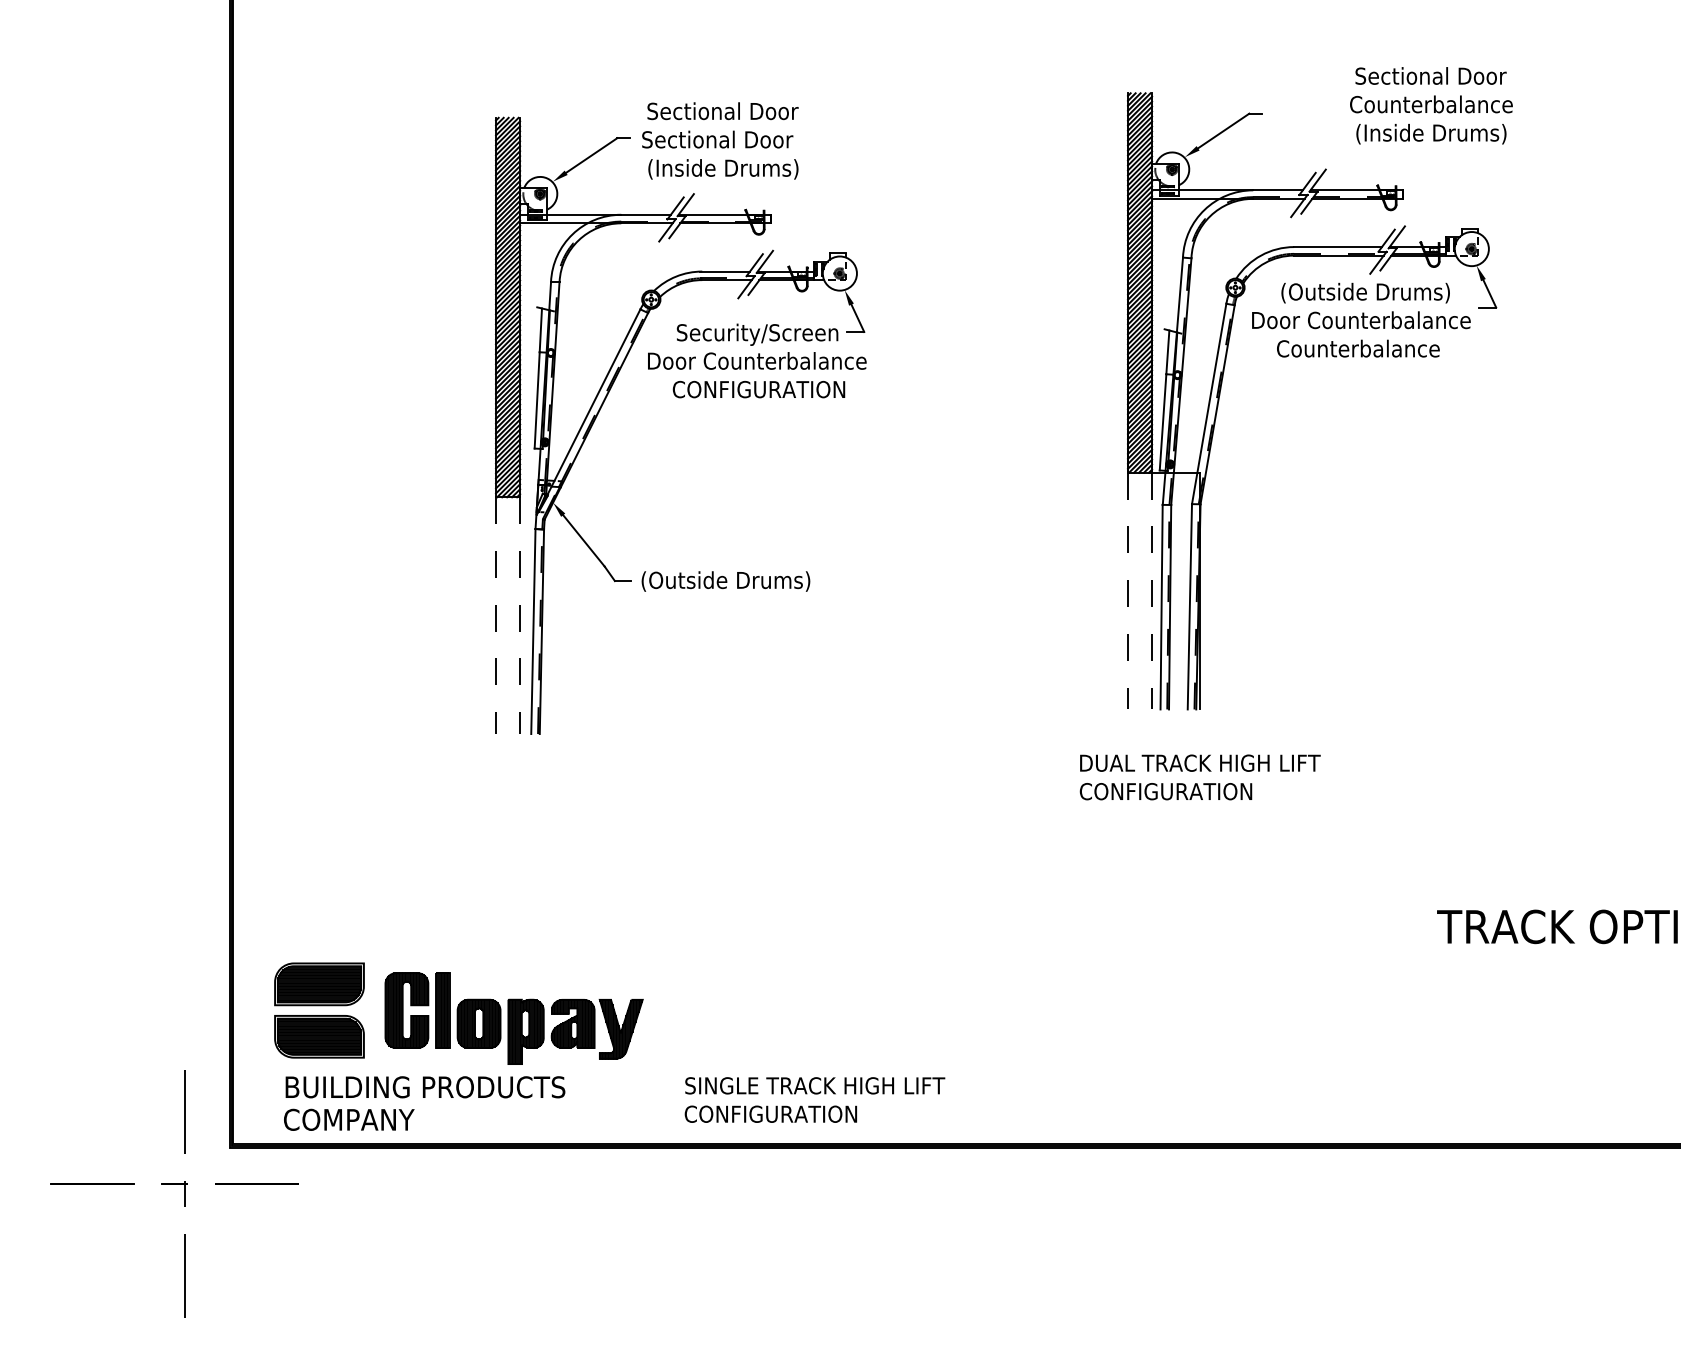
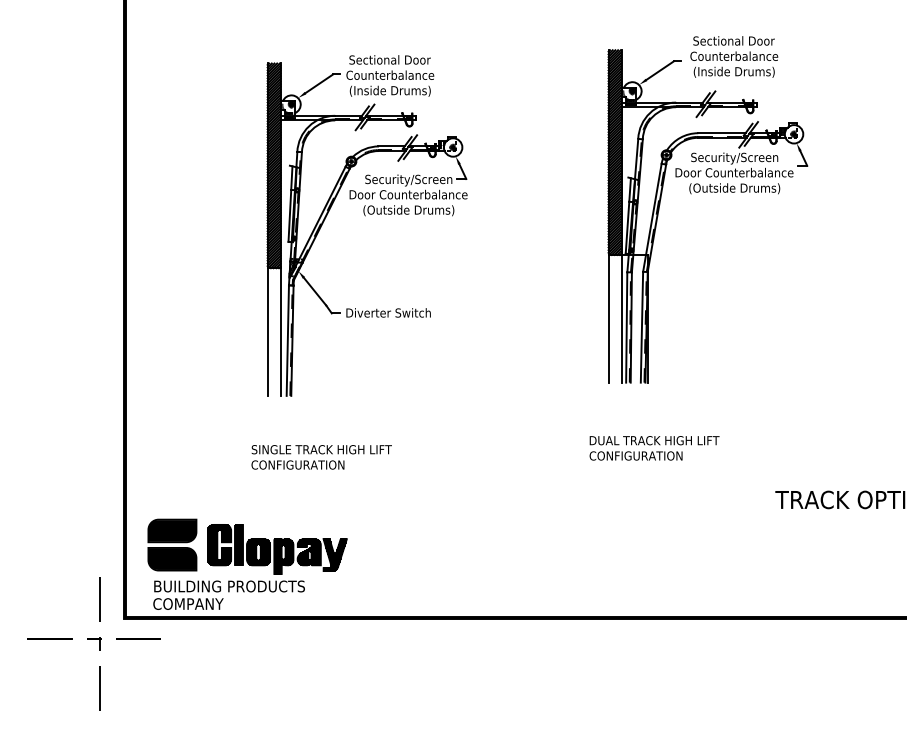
text: (1431, 104) -> (734, 56), moved
text: (723, 138) -> (390, 74), Sectional Door -> Counterbalance
text: (1365, 293) -> (736, 158), (Outside Drums) -> Security/Screen
text: (1361, 349) -> (734, 188), Counterbalance -> (Outside Drums)
text: (758, 390) -> (409, 210), CONFIGURATION -> (Outside Drums)
text: (725, 581) -> (391, 313), (Outside Drums) -> Diverter Switch
line: (1127, 590) -> (608, 318), dashed -> solid
line: (1151, 590) -> (621, 318), dashed -> solid
line: (495, 616) -> (267, 332), dashed -> solid
line: (519, 616) -> (280, 332), dashed -> solid
text: (1200, 777) -> (654, 448), moved
text: (814, 1100) -> (321, 457), moved

